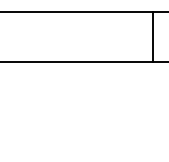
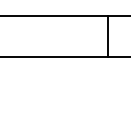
line: (152, 37) -> (108, 36), moved

